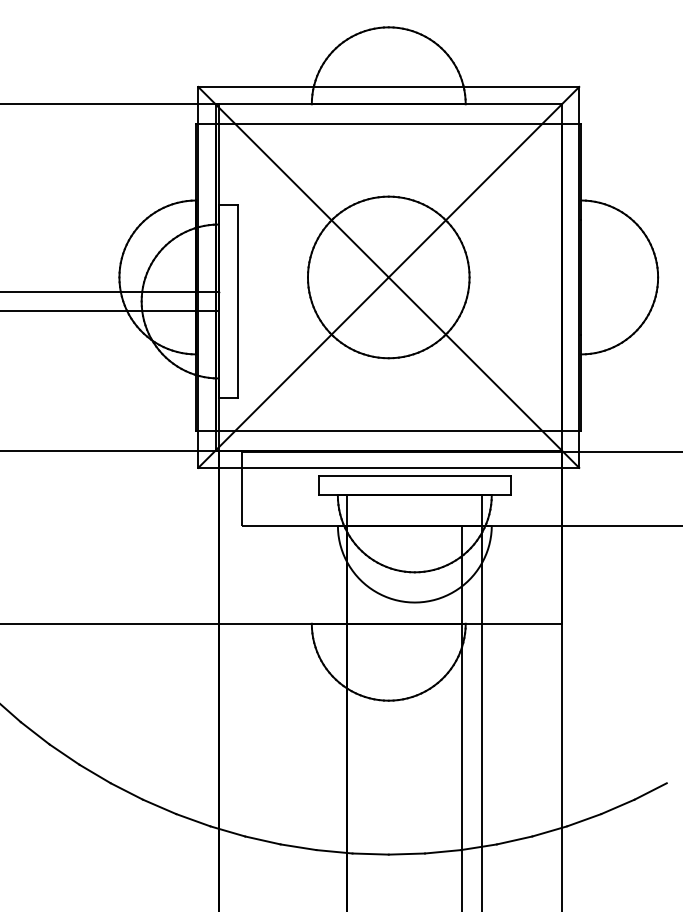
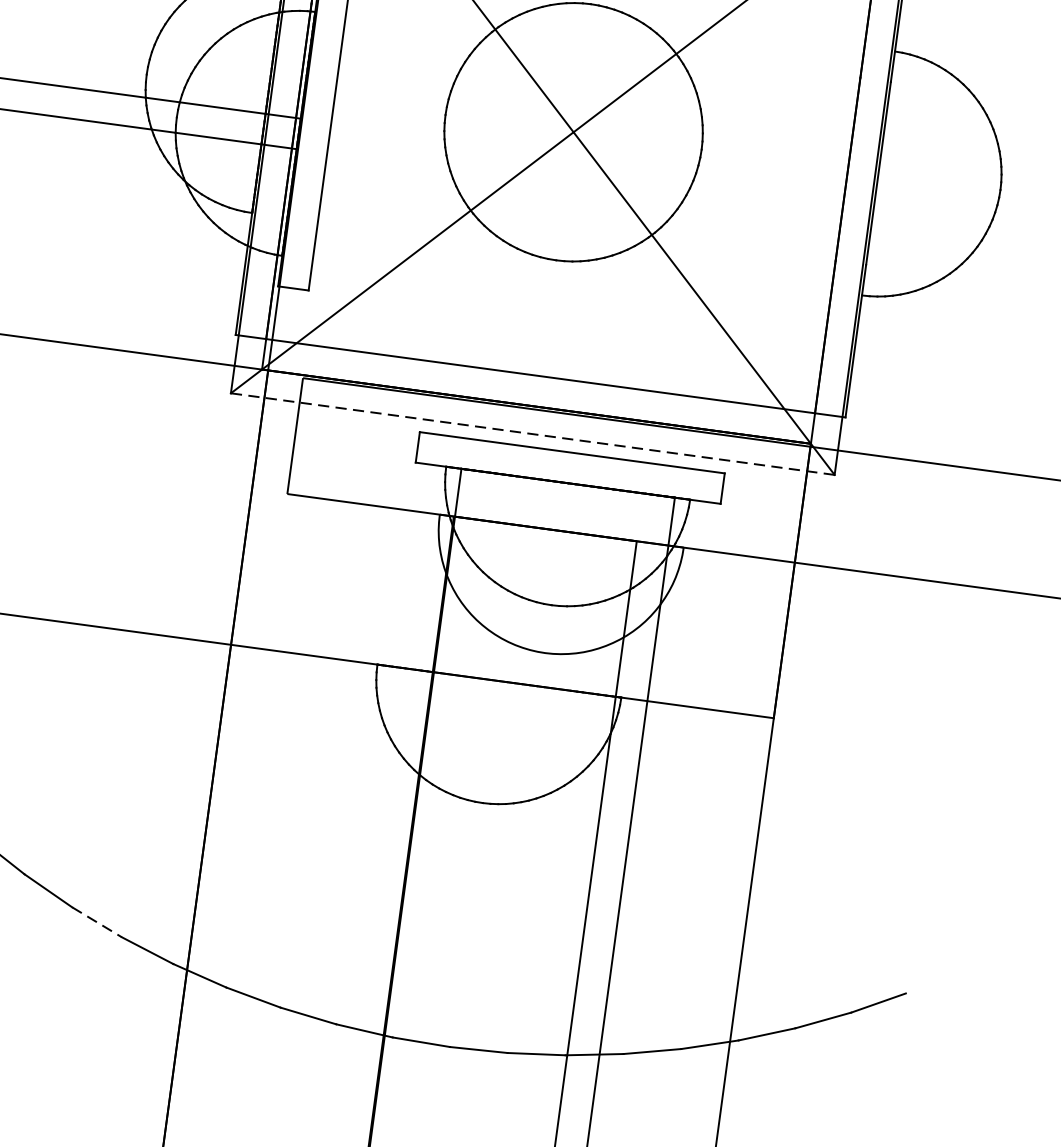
line: (389, 467) -> (534, 433), solid -> dashed
line: (160, 807) -> (98, 923), solid -> dashed

